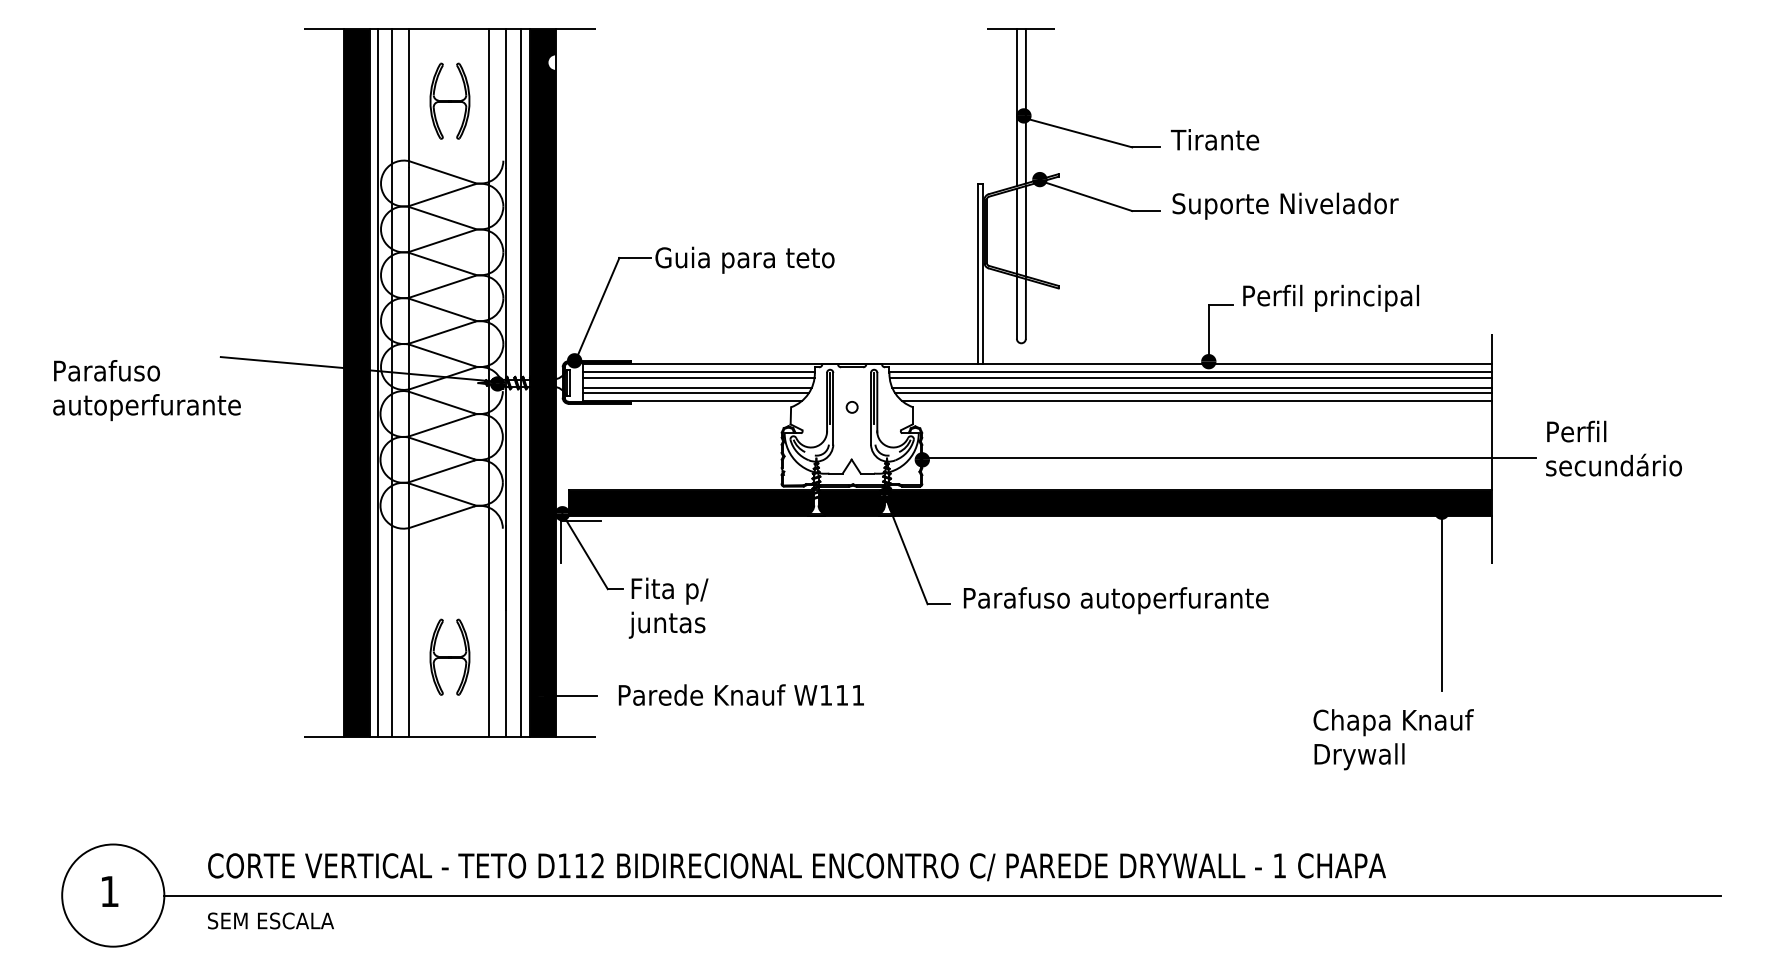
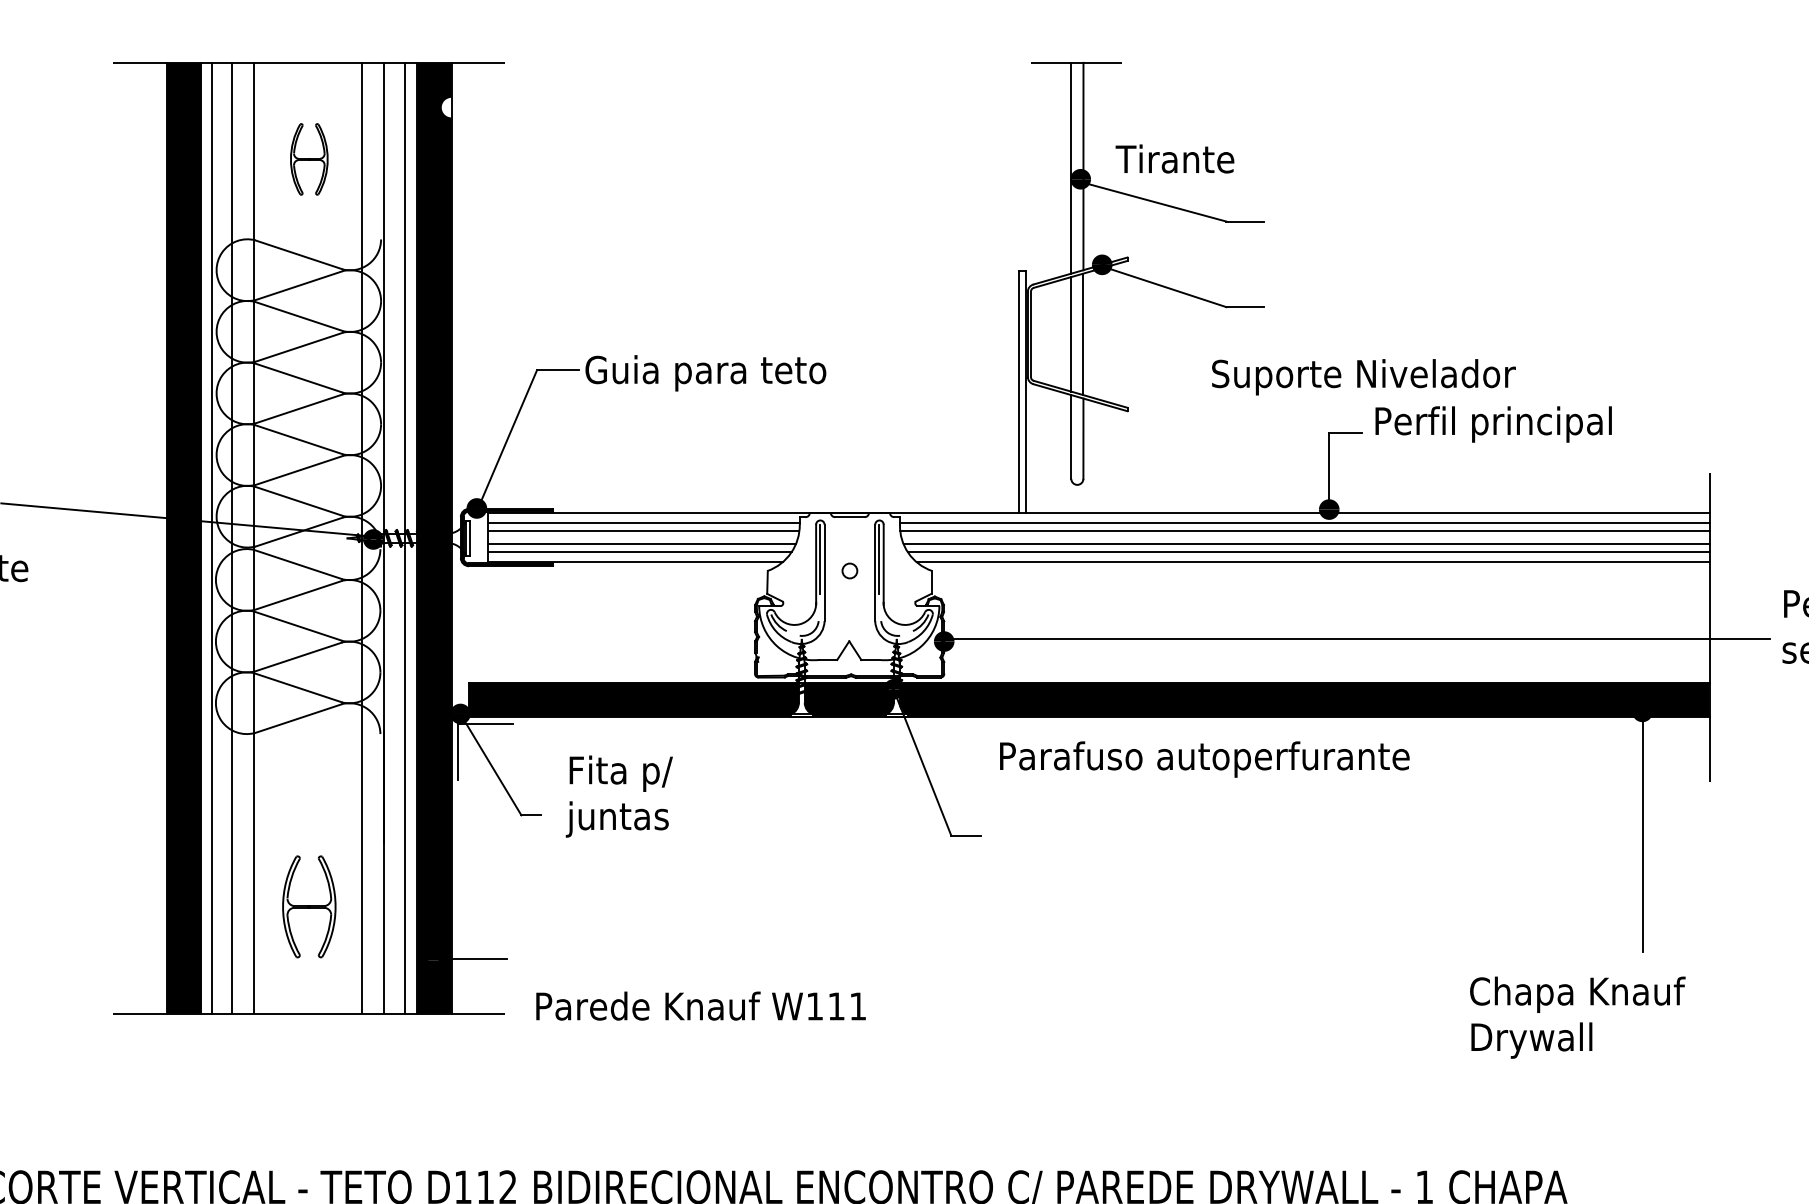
part: (449, 100) -> (308, 158), size x0.7
text: (1214, 139) -> (1174, 158), moved
text: (1285, 205) -> (1363, 376), moved
text: (1115, 600) -> (1203, 759), moved
text: (668, 607) -> (619, 795), moved
text: (740, 694) -> (699, 1005), moved

